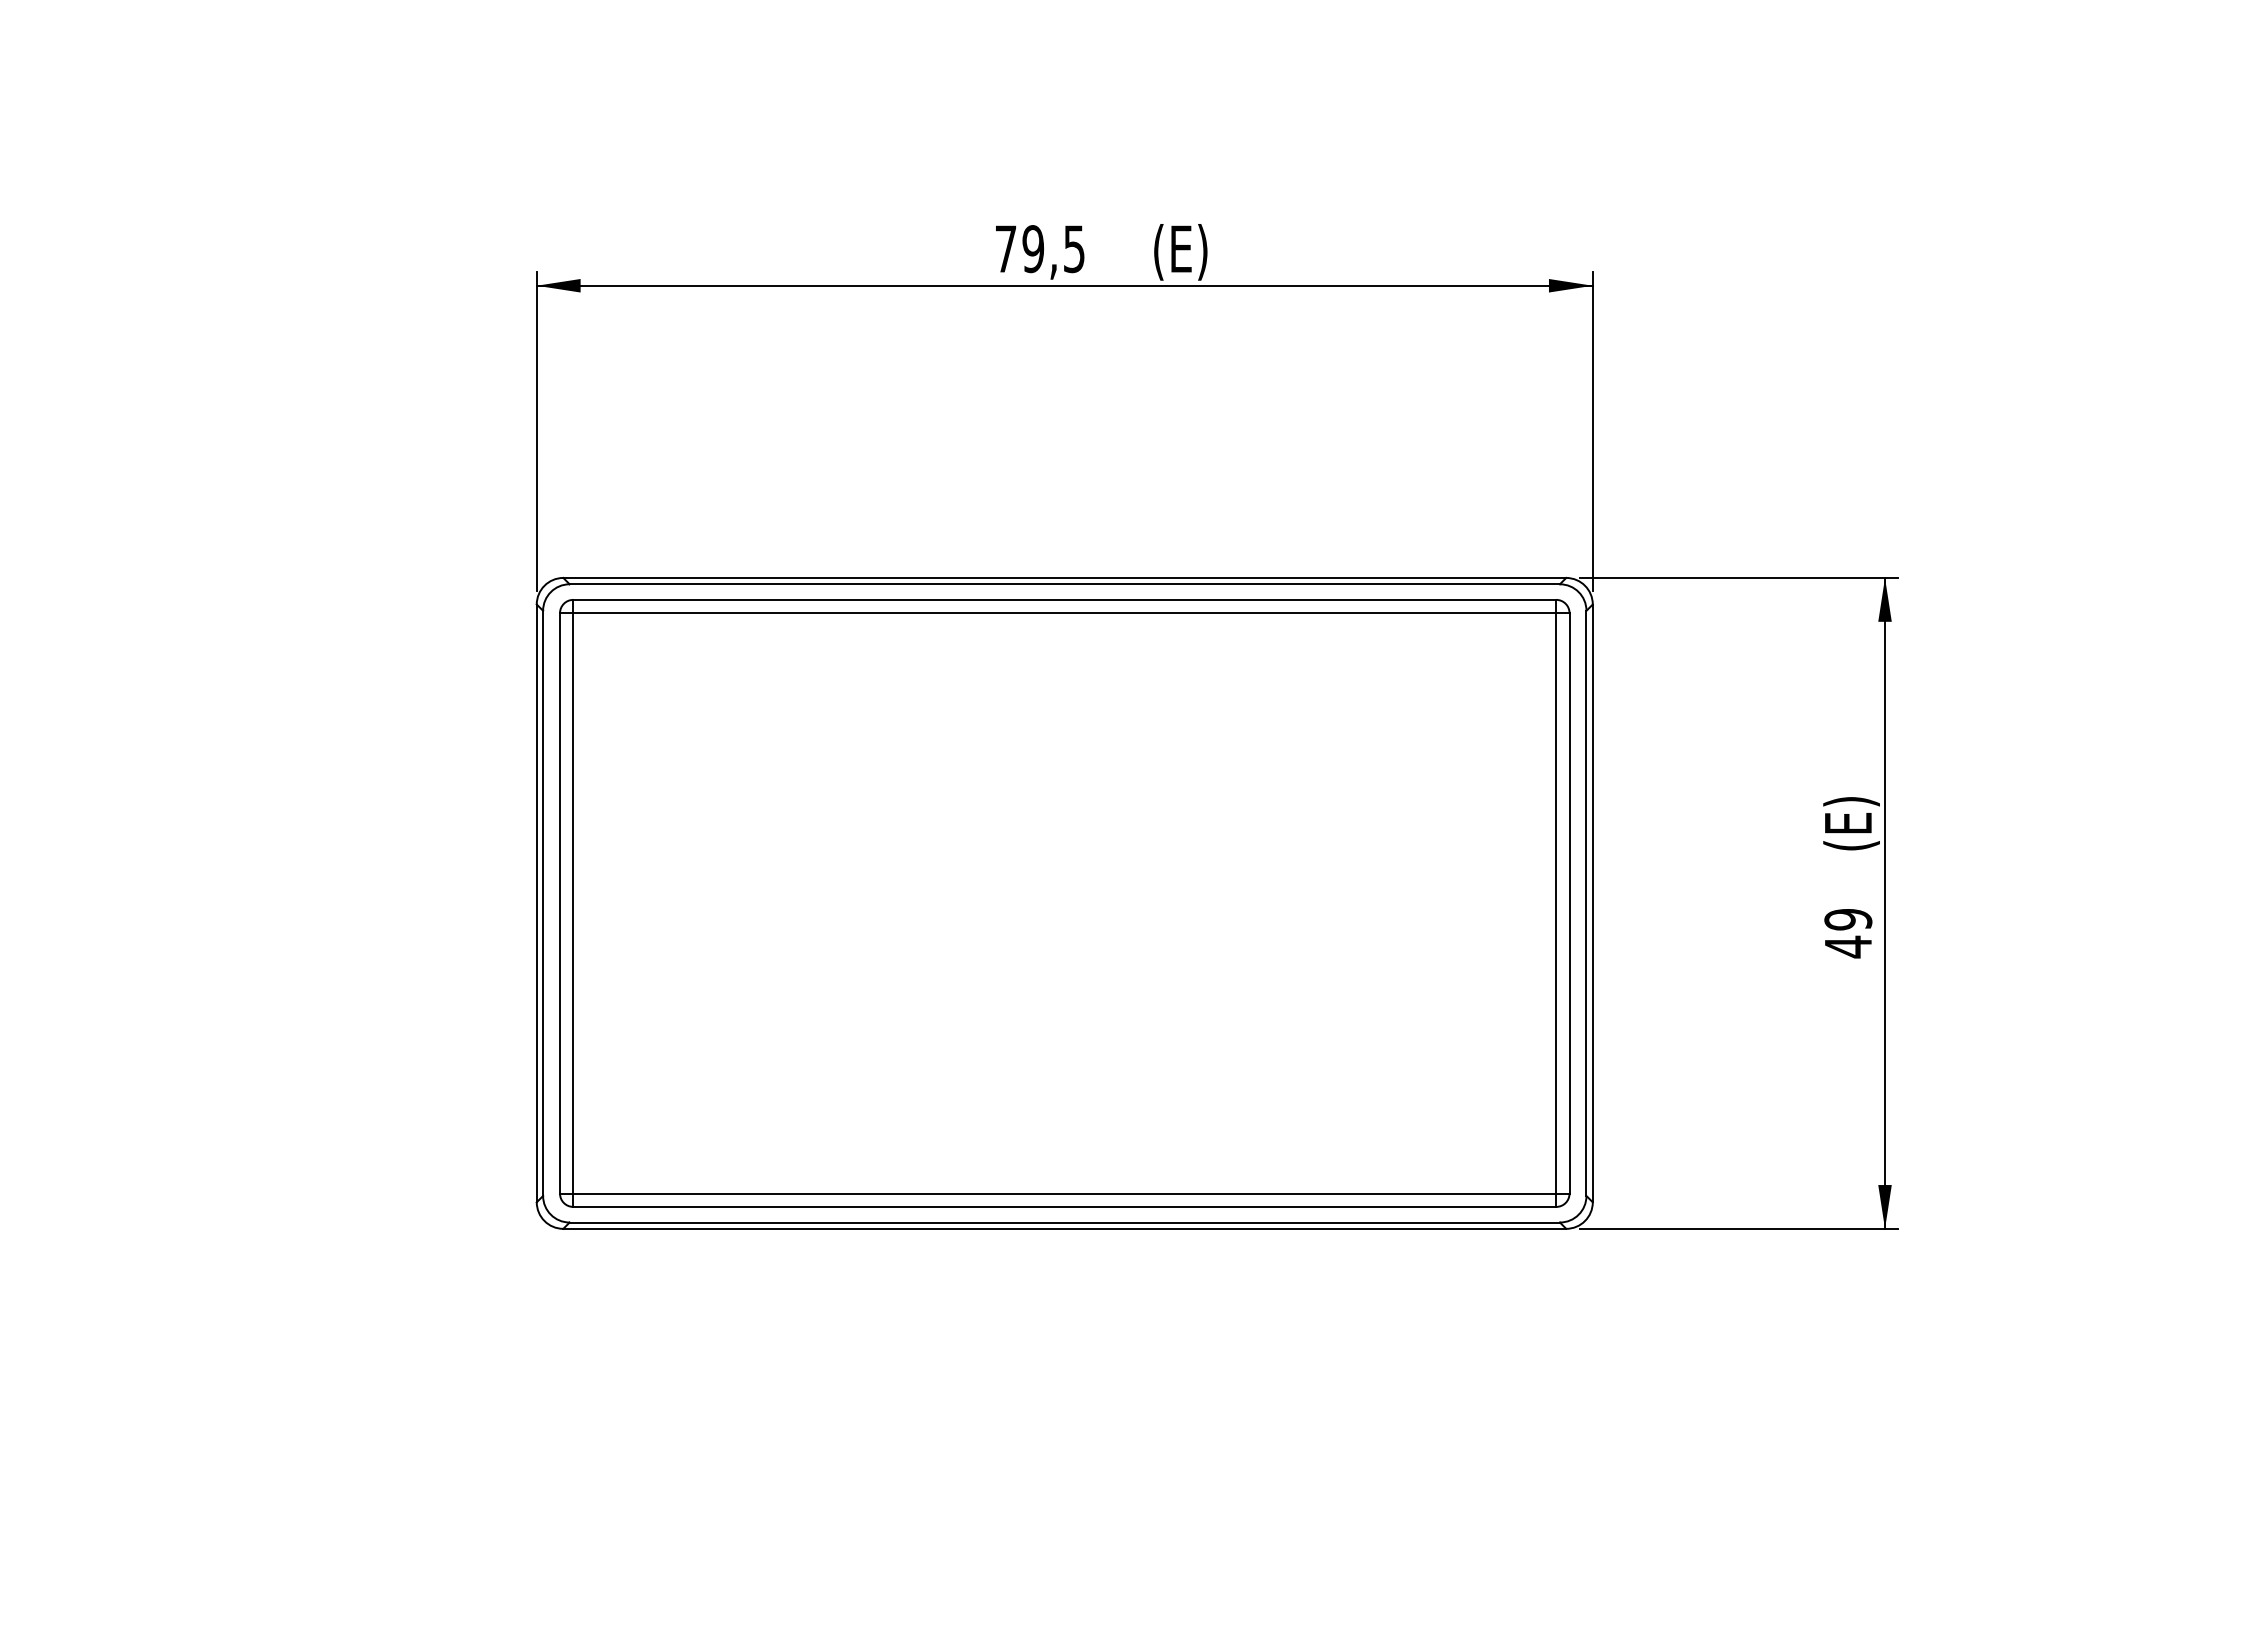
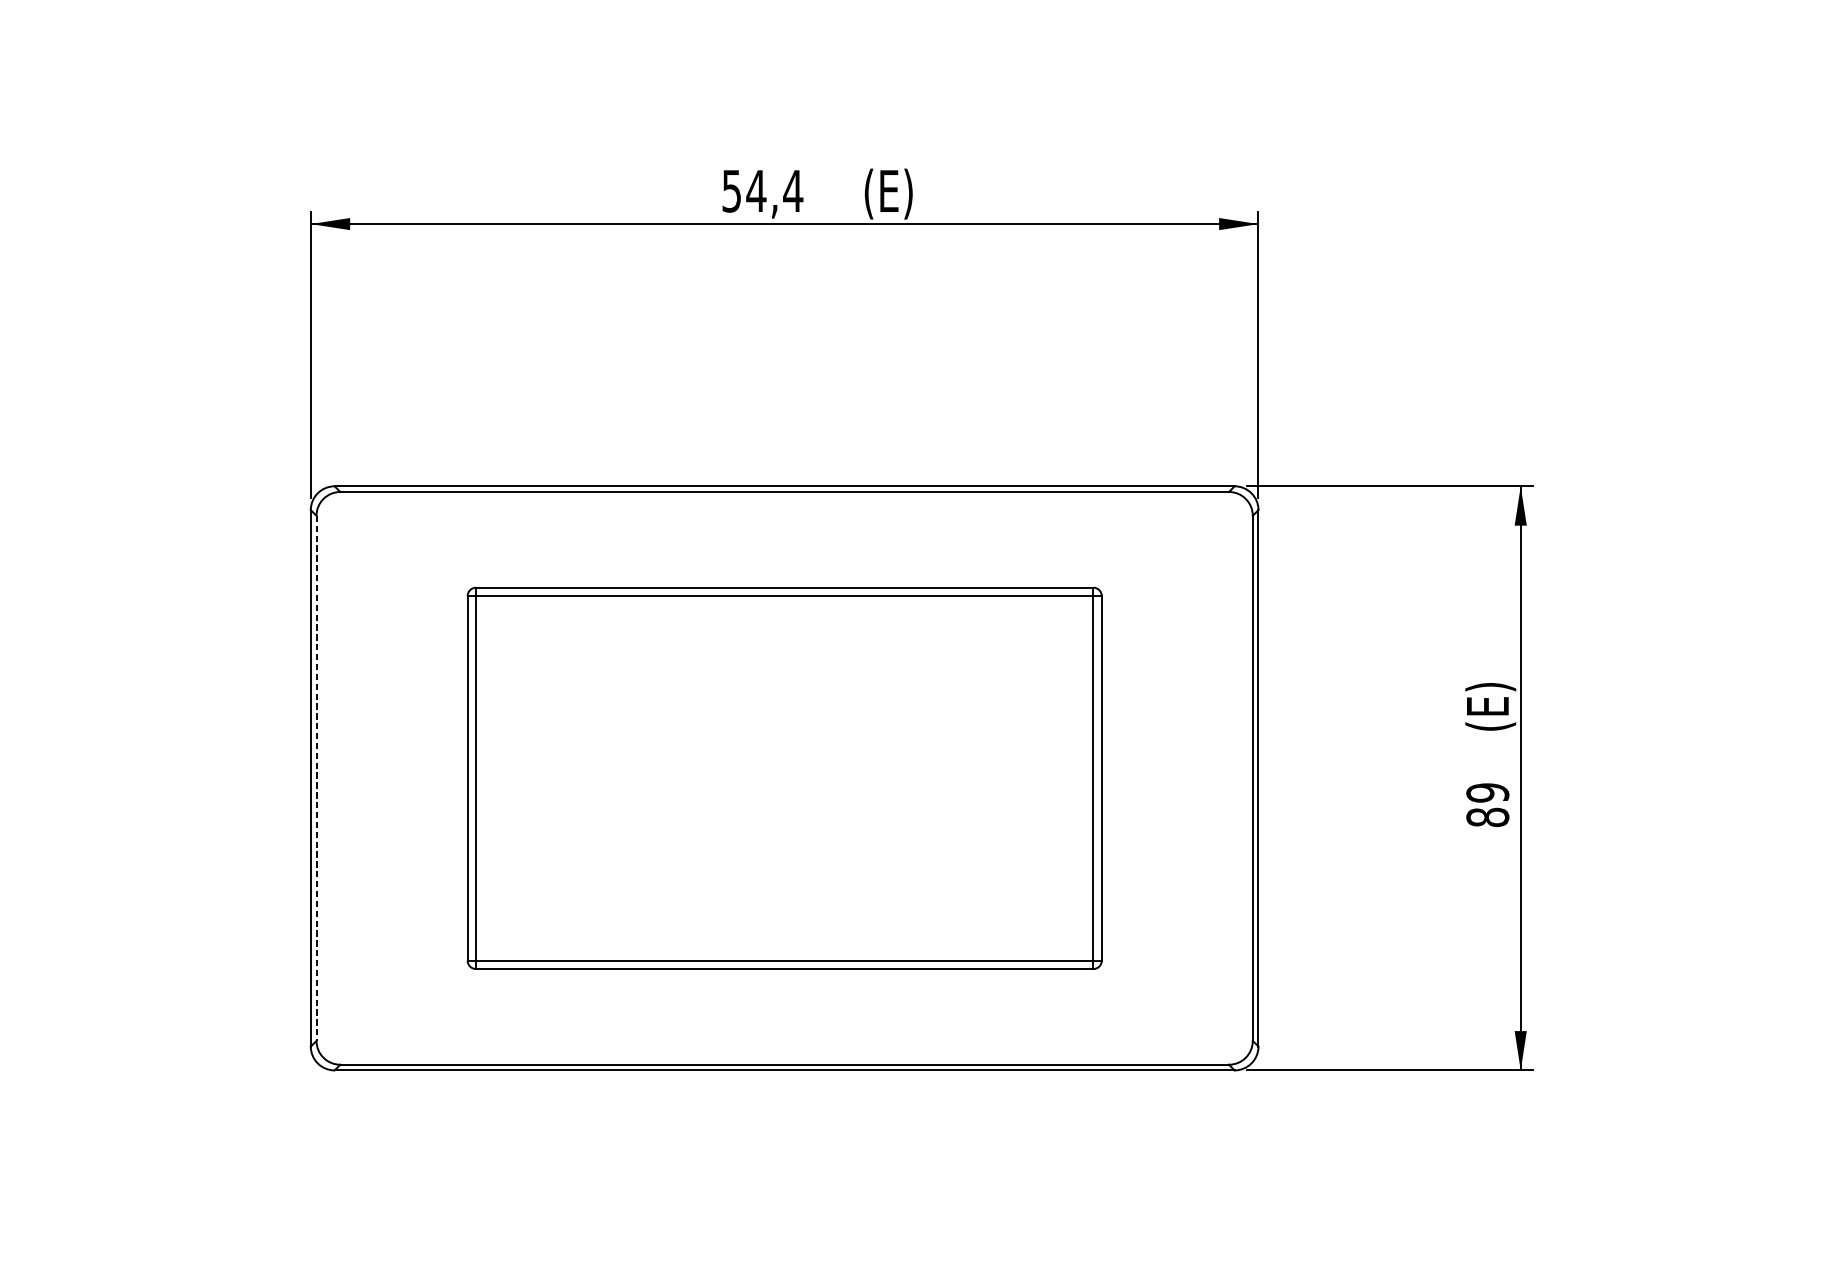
text: (1040, 249) -> (762, 191), 79,5 -> 54,4
line: (543, 903) -> (316, 778), solid -> dashed
part: (1064, 903) -> (784, 778), size x0.7
text: (1848, 946) -> (1487, 817), 49 -> 89

